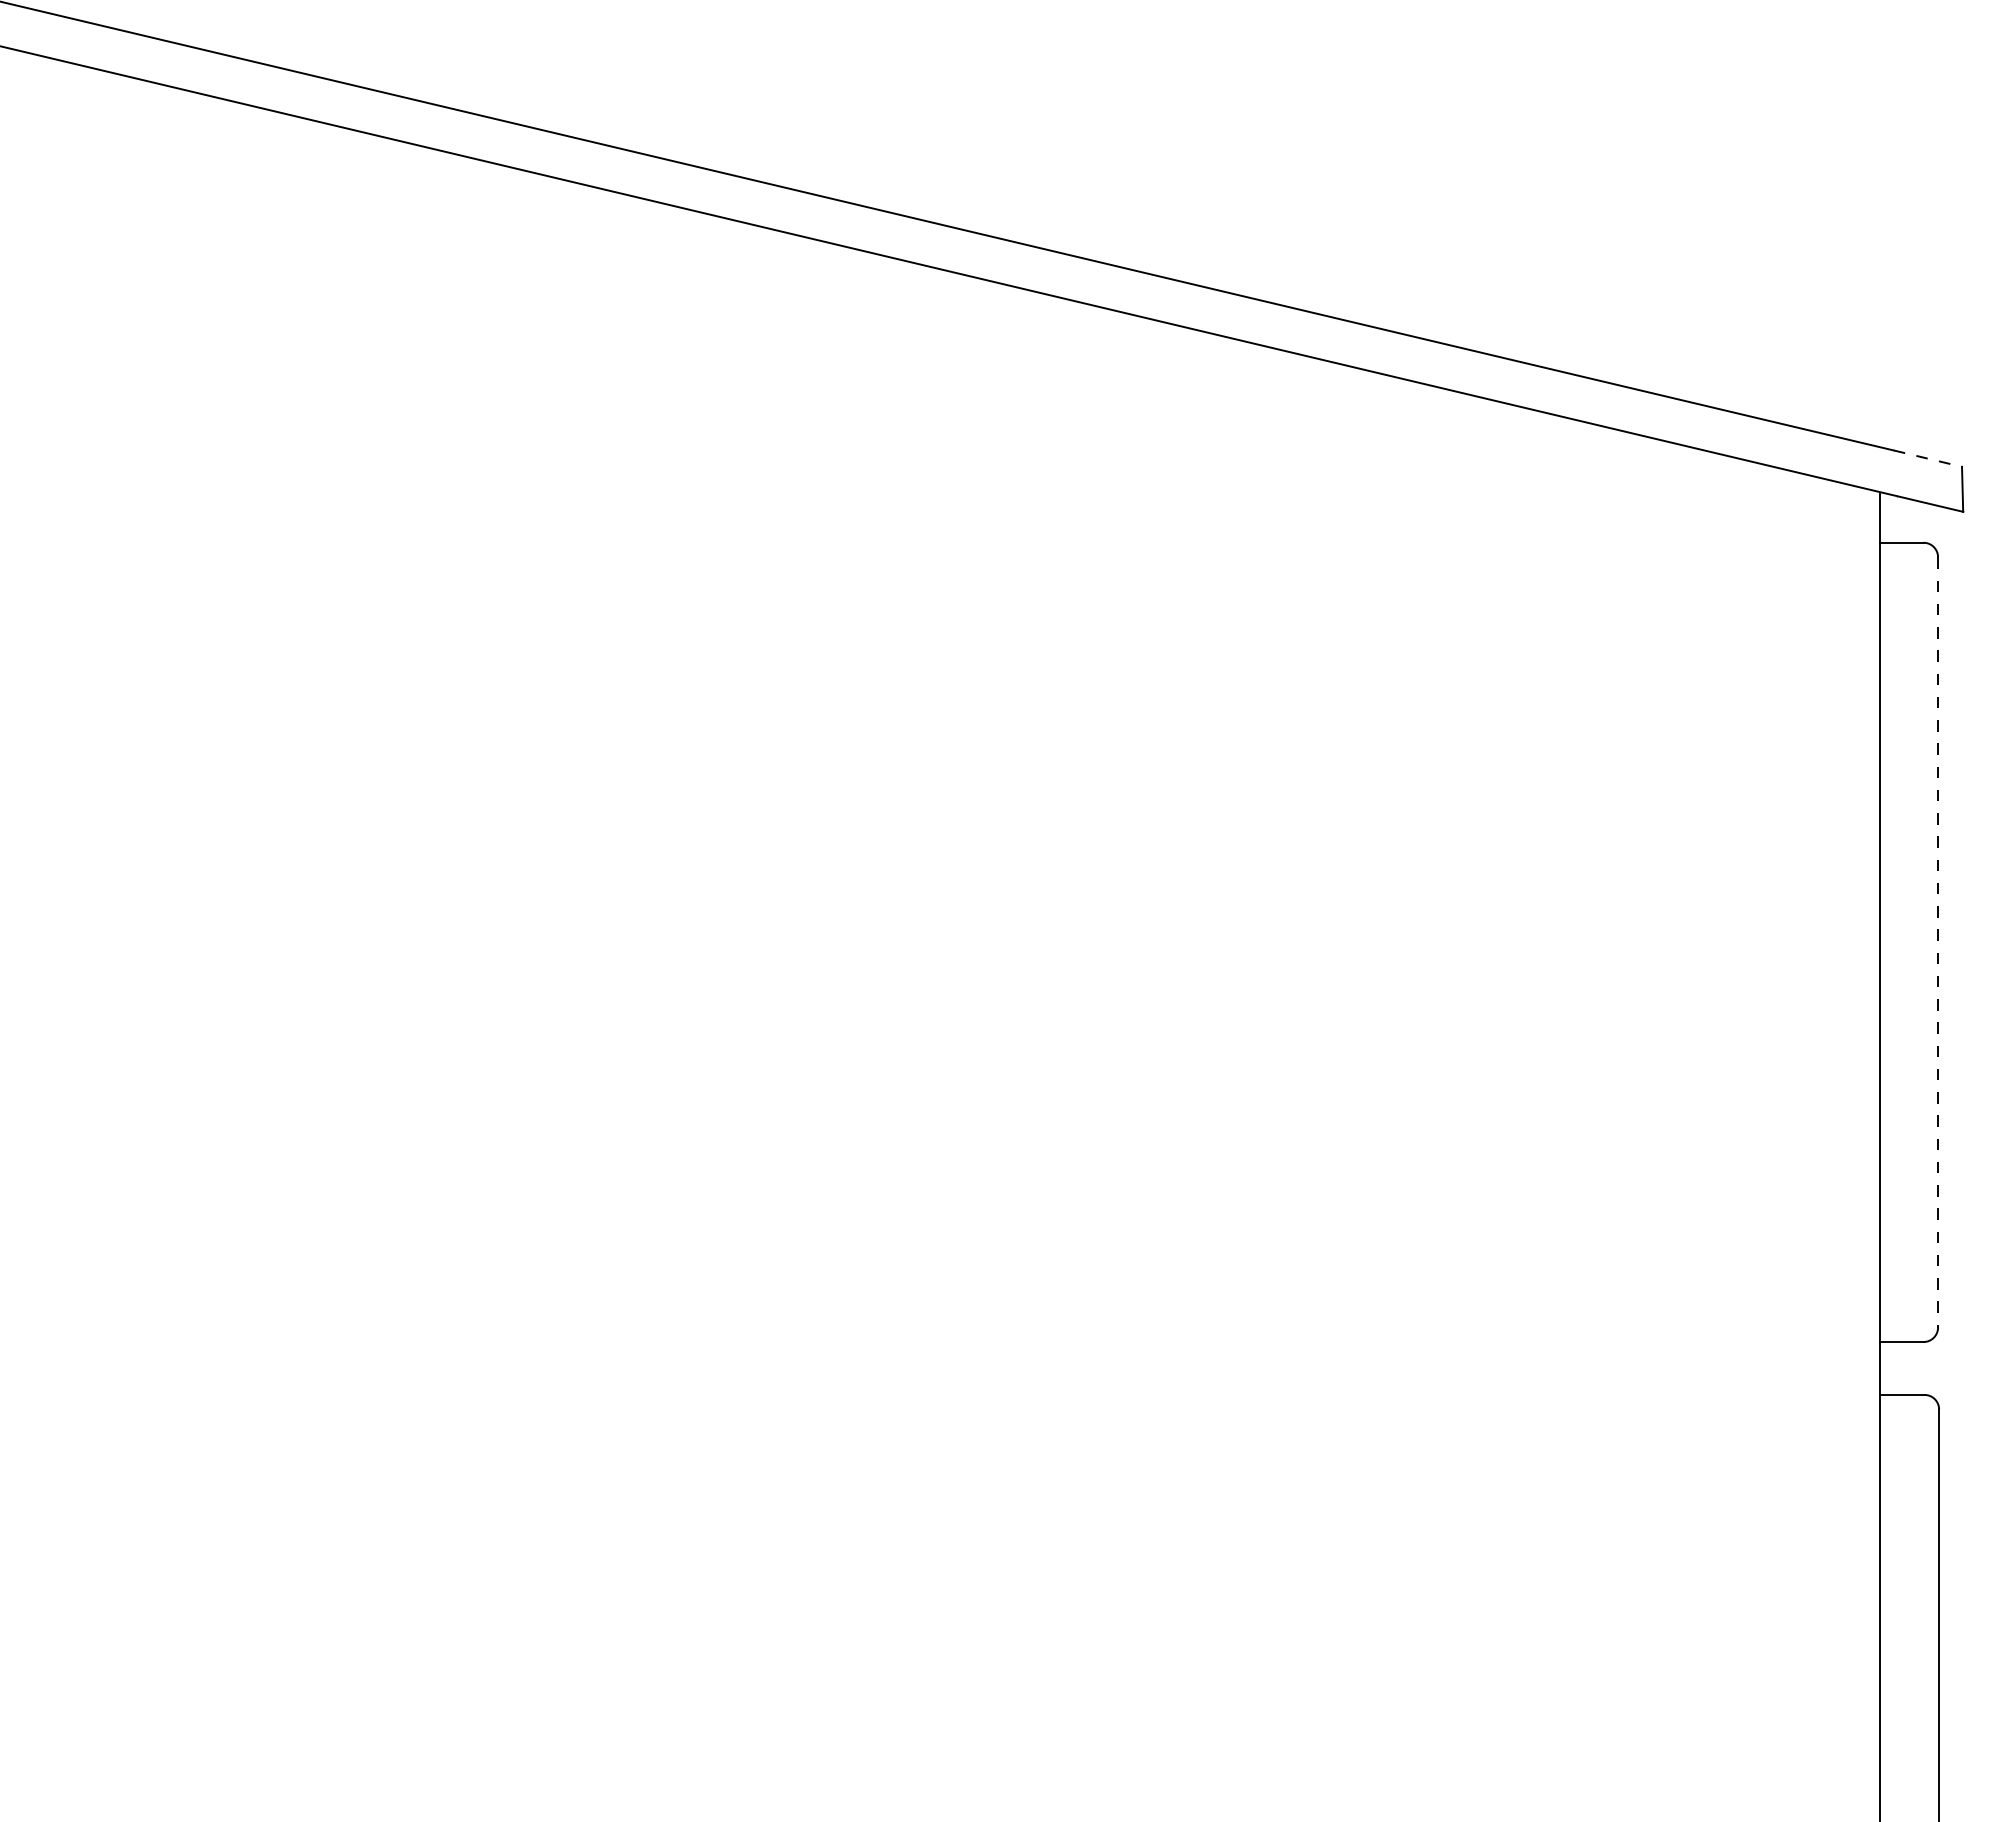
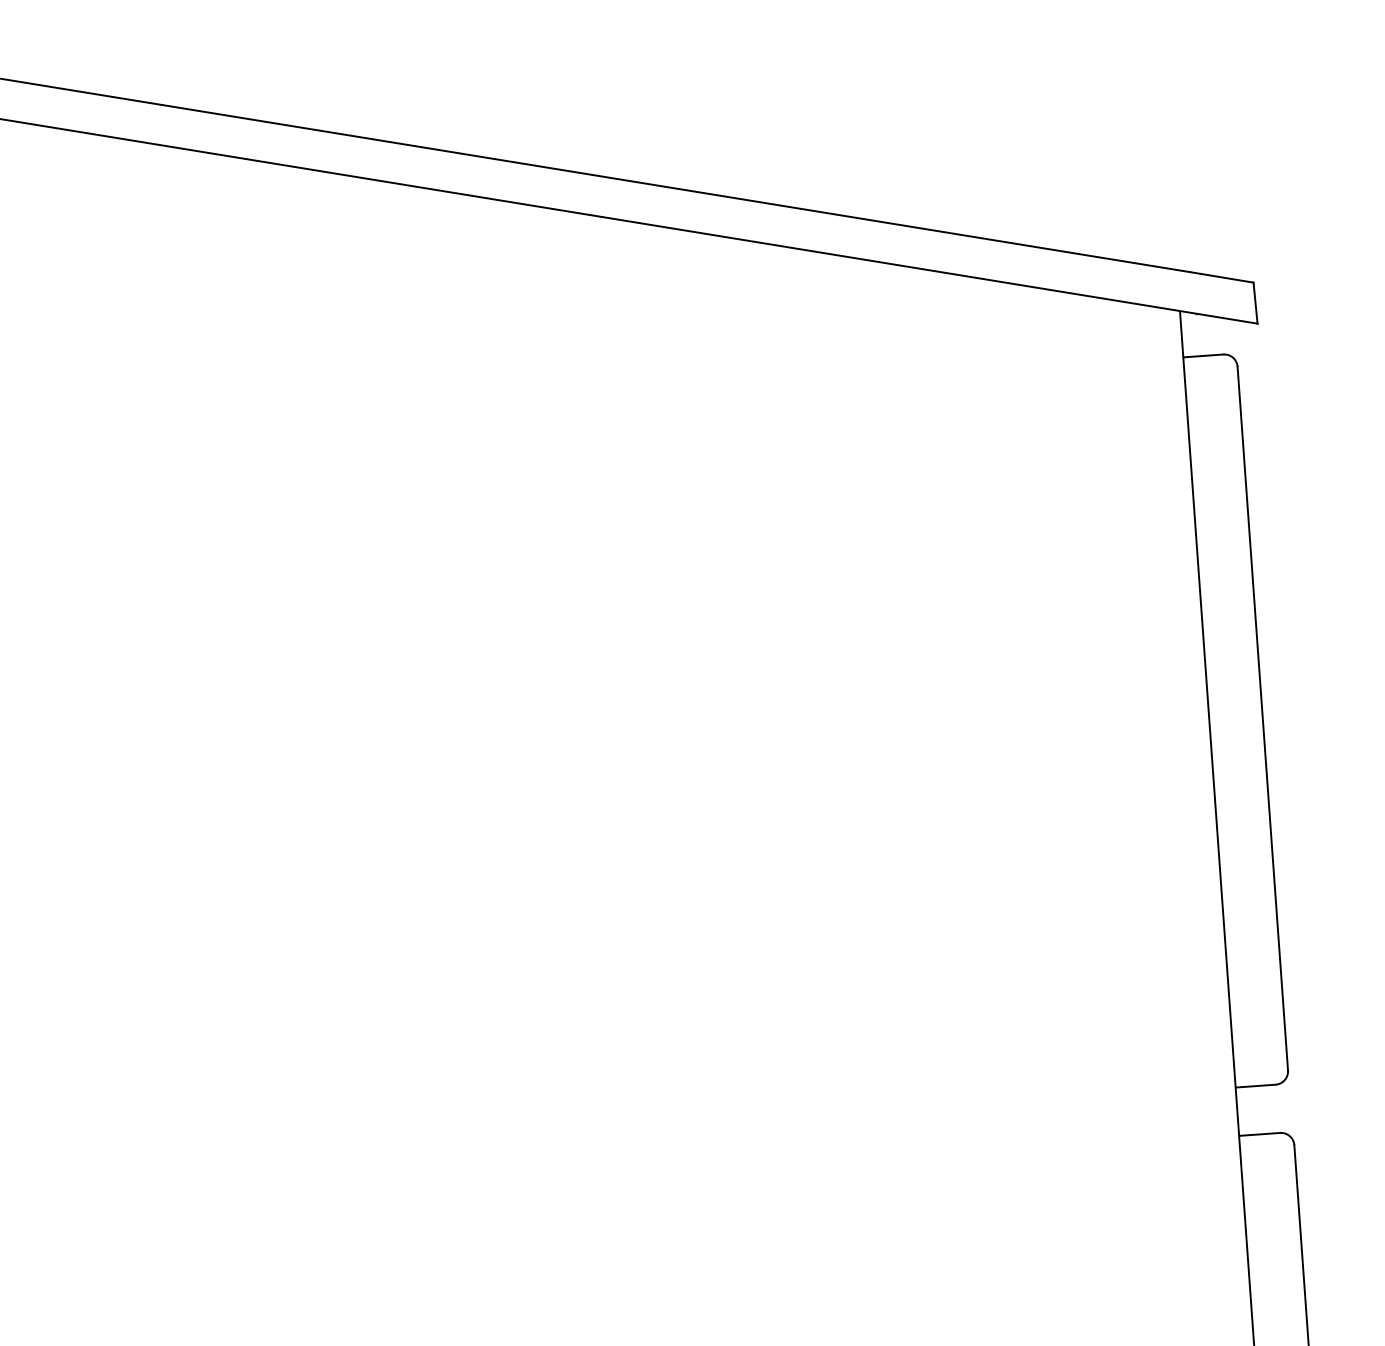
line: (1928, 458) -> (1222, 277), dashed -> solid
line: (1938, 942) -> (1263, 718), dashed -> solid

